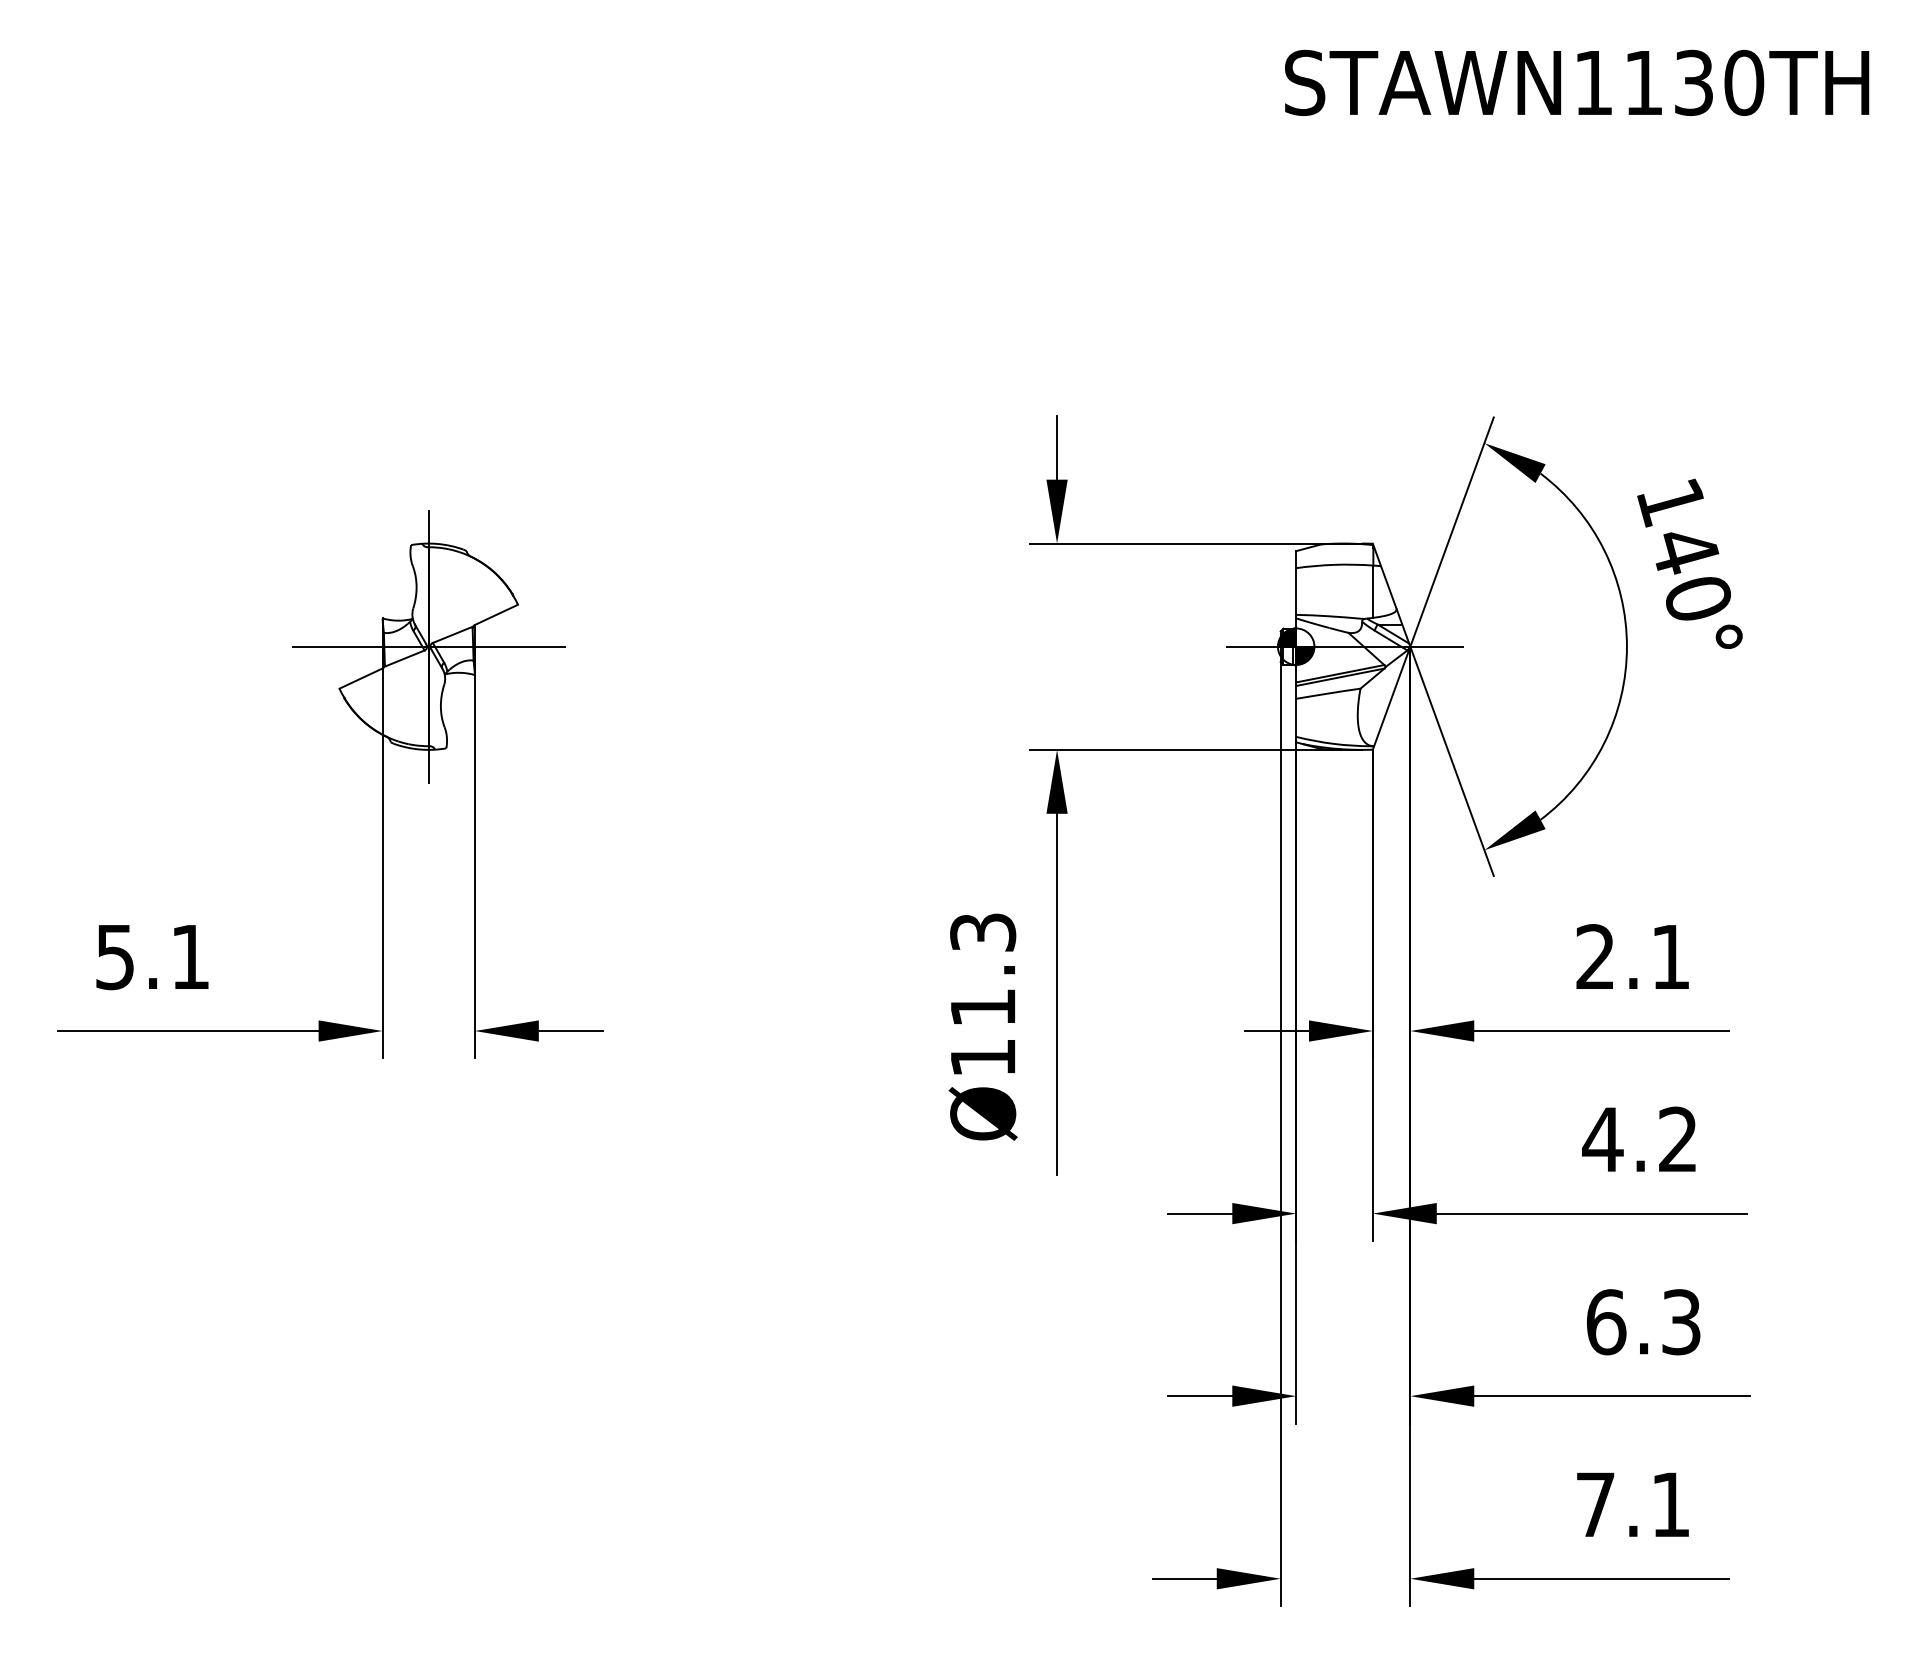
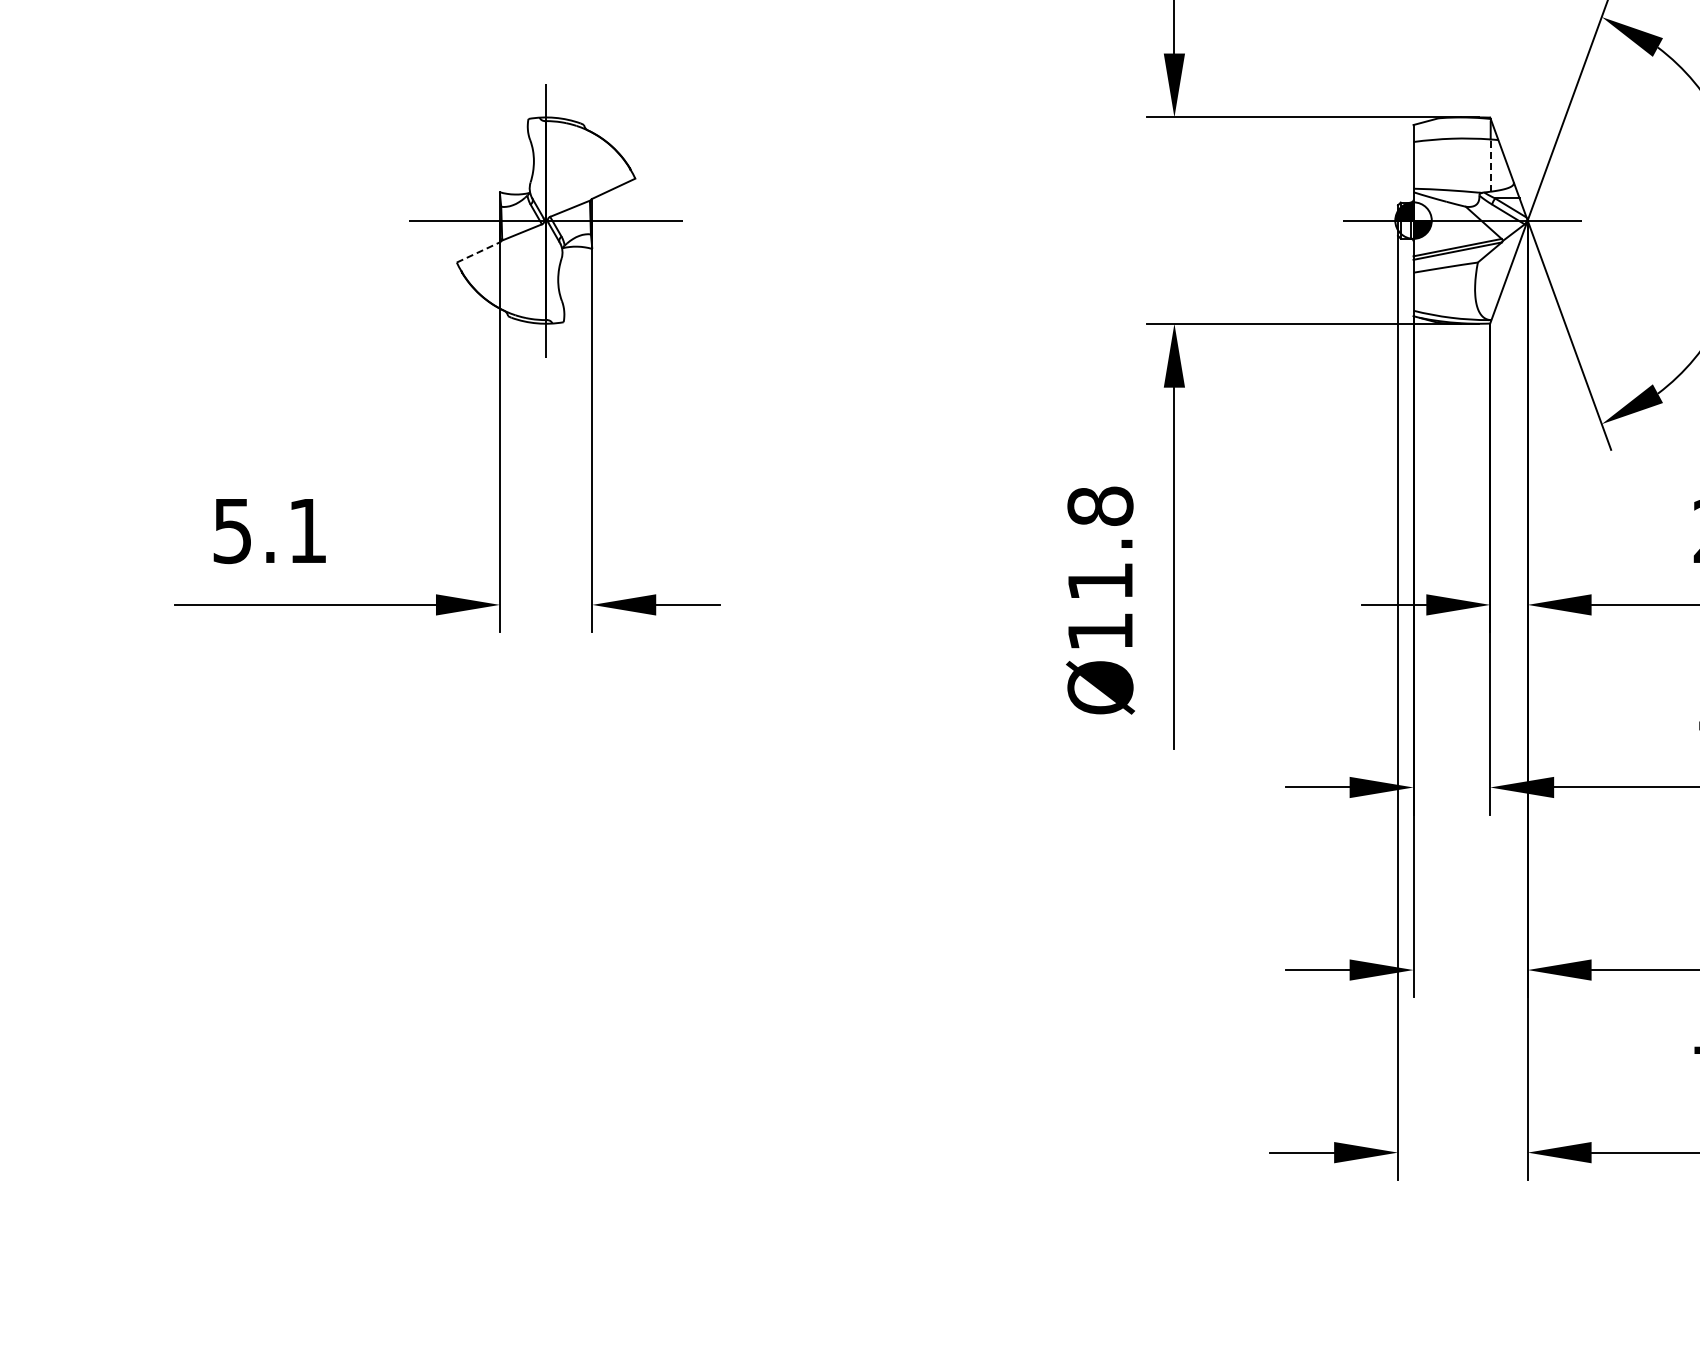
line: (1373, 591) -> (1490, 165), solid -> dashed
line: (360, 678) -> (477, 252), solid -> dashed
text: (983, 932) -> (1100, 506), Ø11.3 -> Ø11.8

